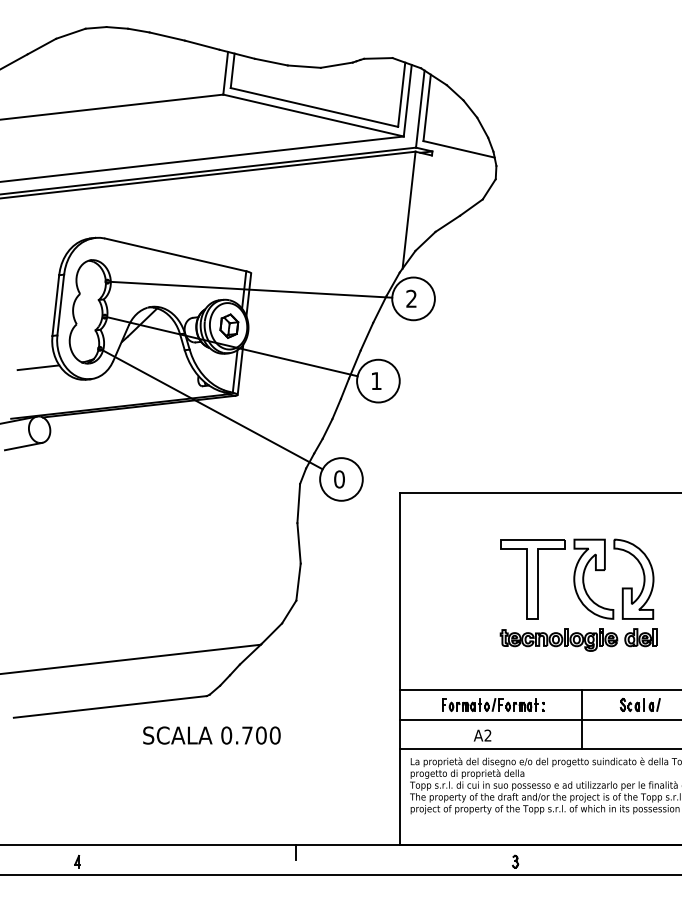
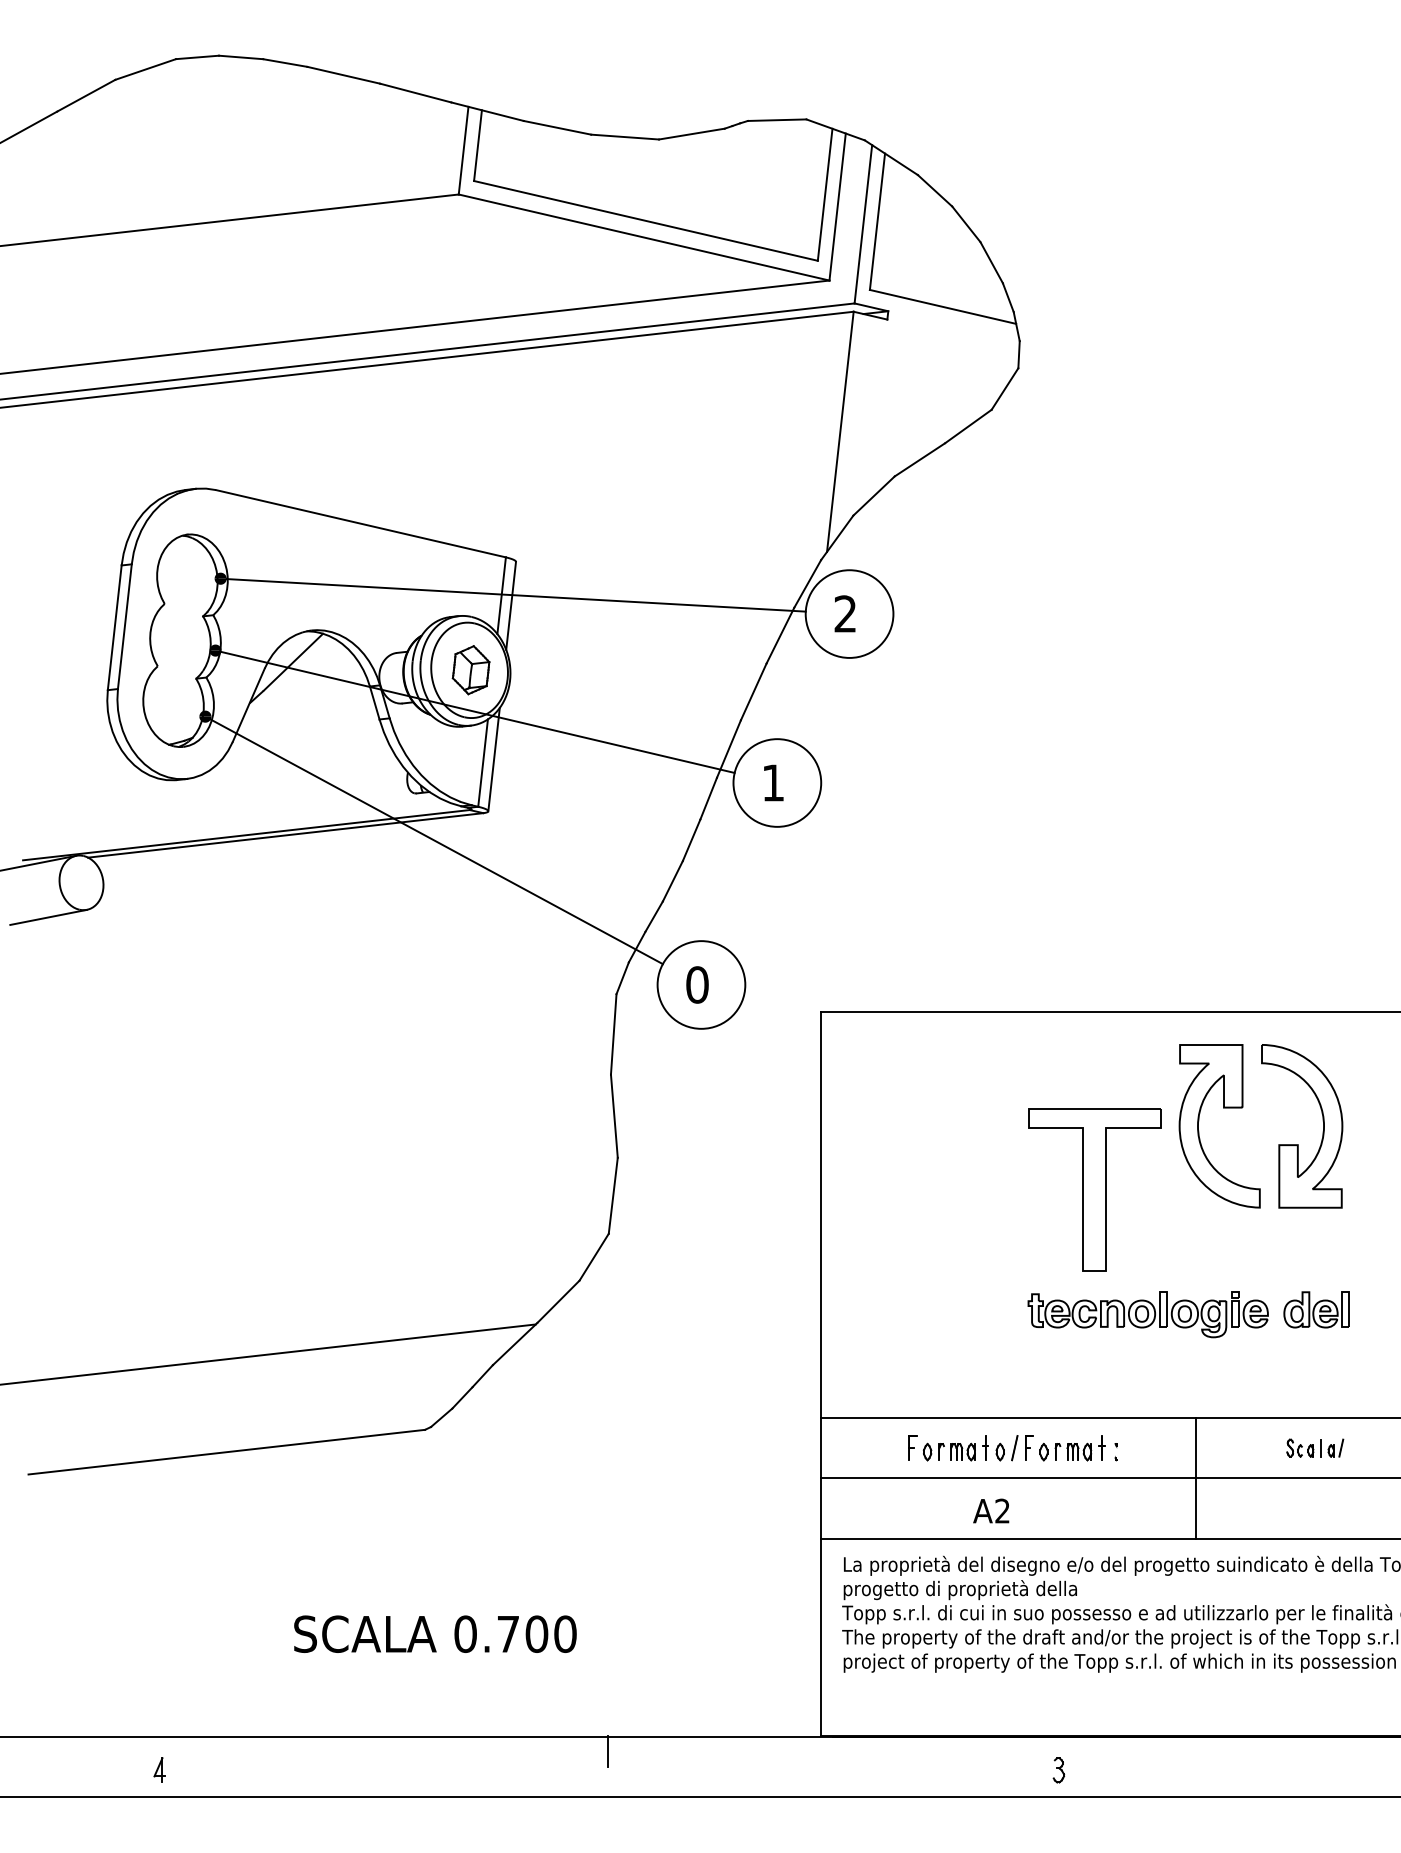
line: (38, 367) -> (79, 754), removed
part: (605, 570) -> (1243, 1108), moved
part: (639, 704) -> (1313, 1447), size x0.7
text: (211, 735) -> (434, 1634), moved

